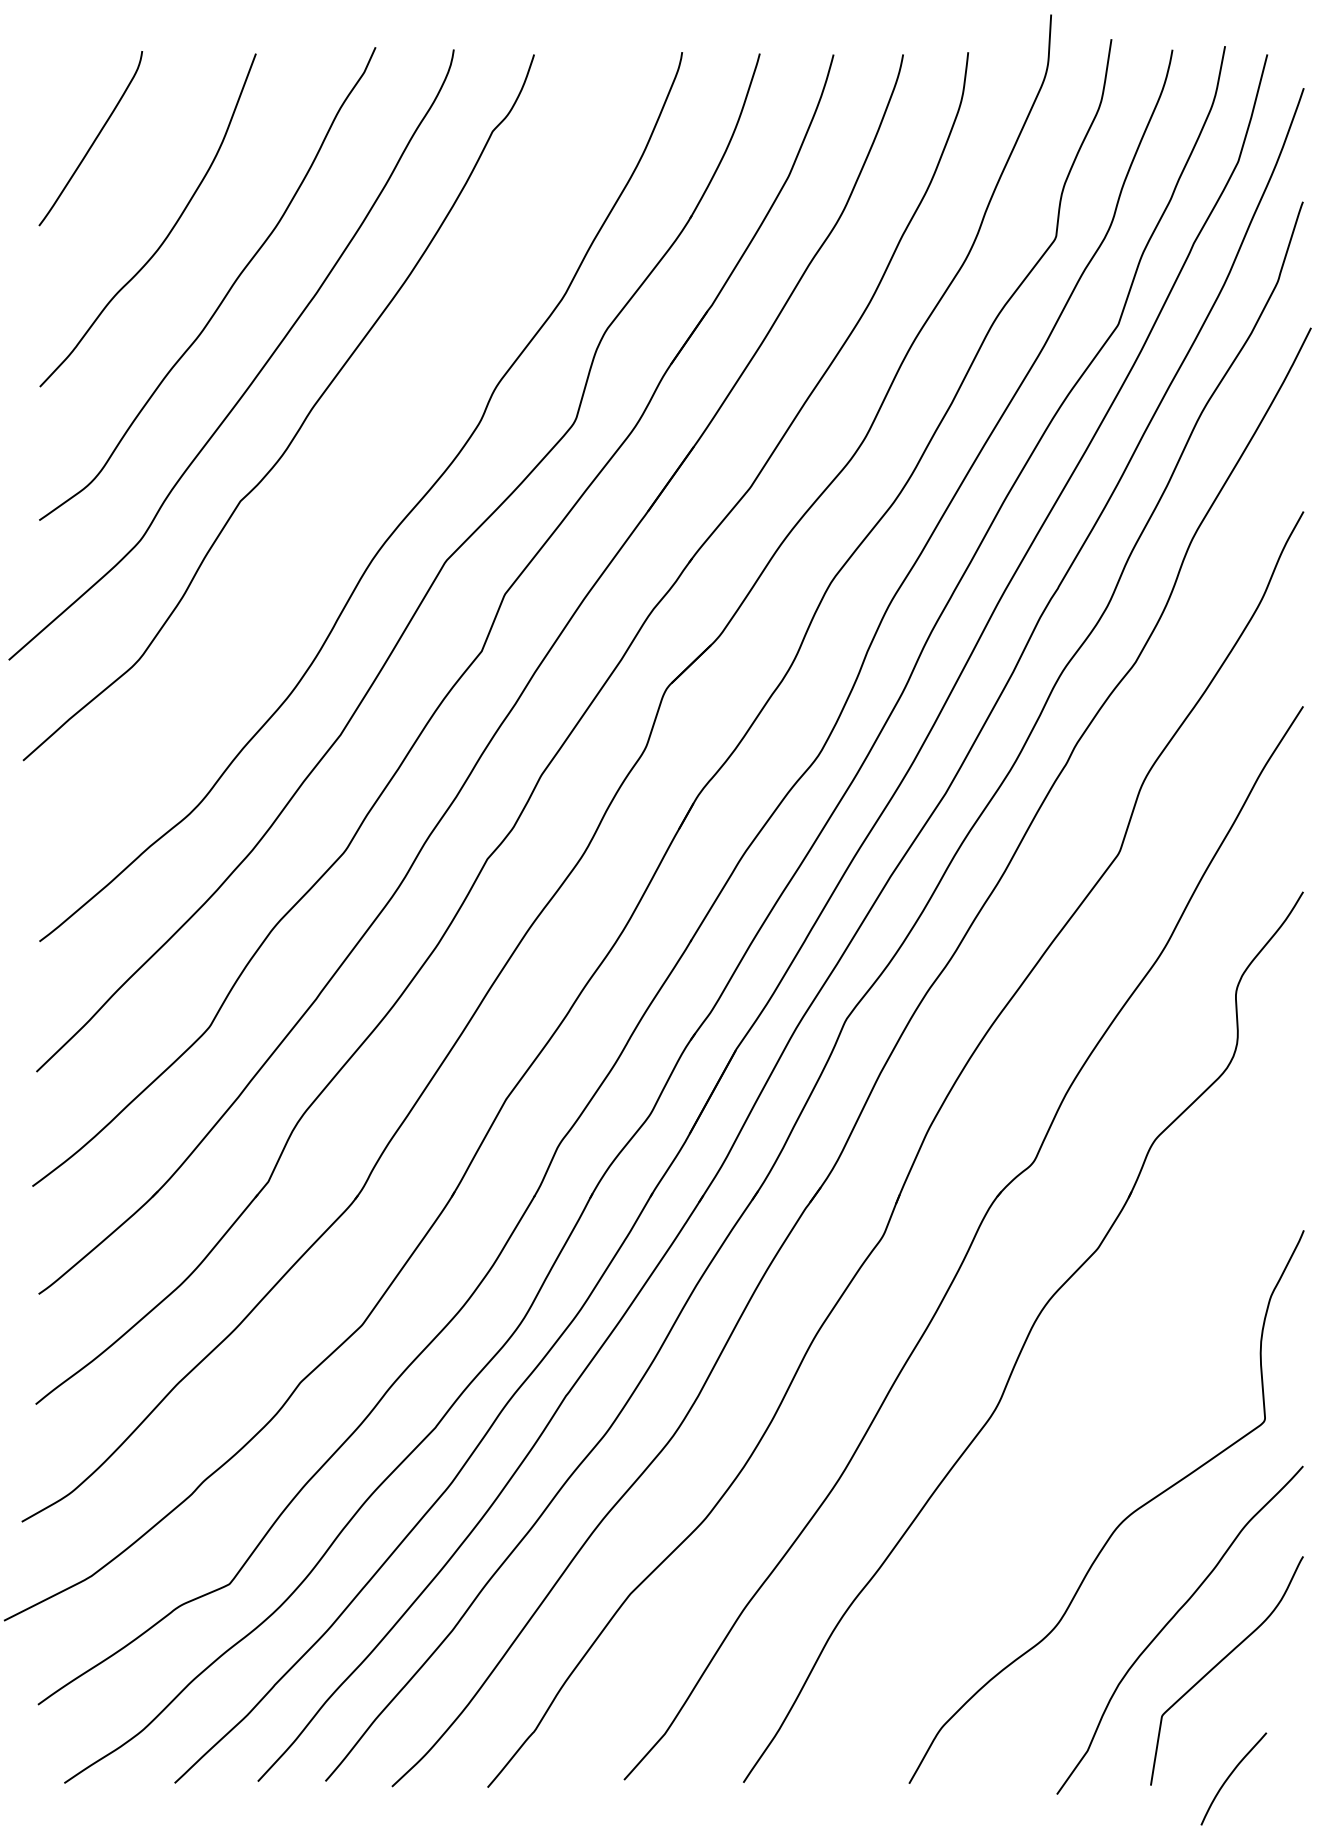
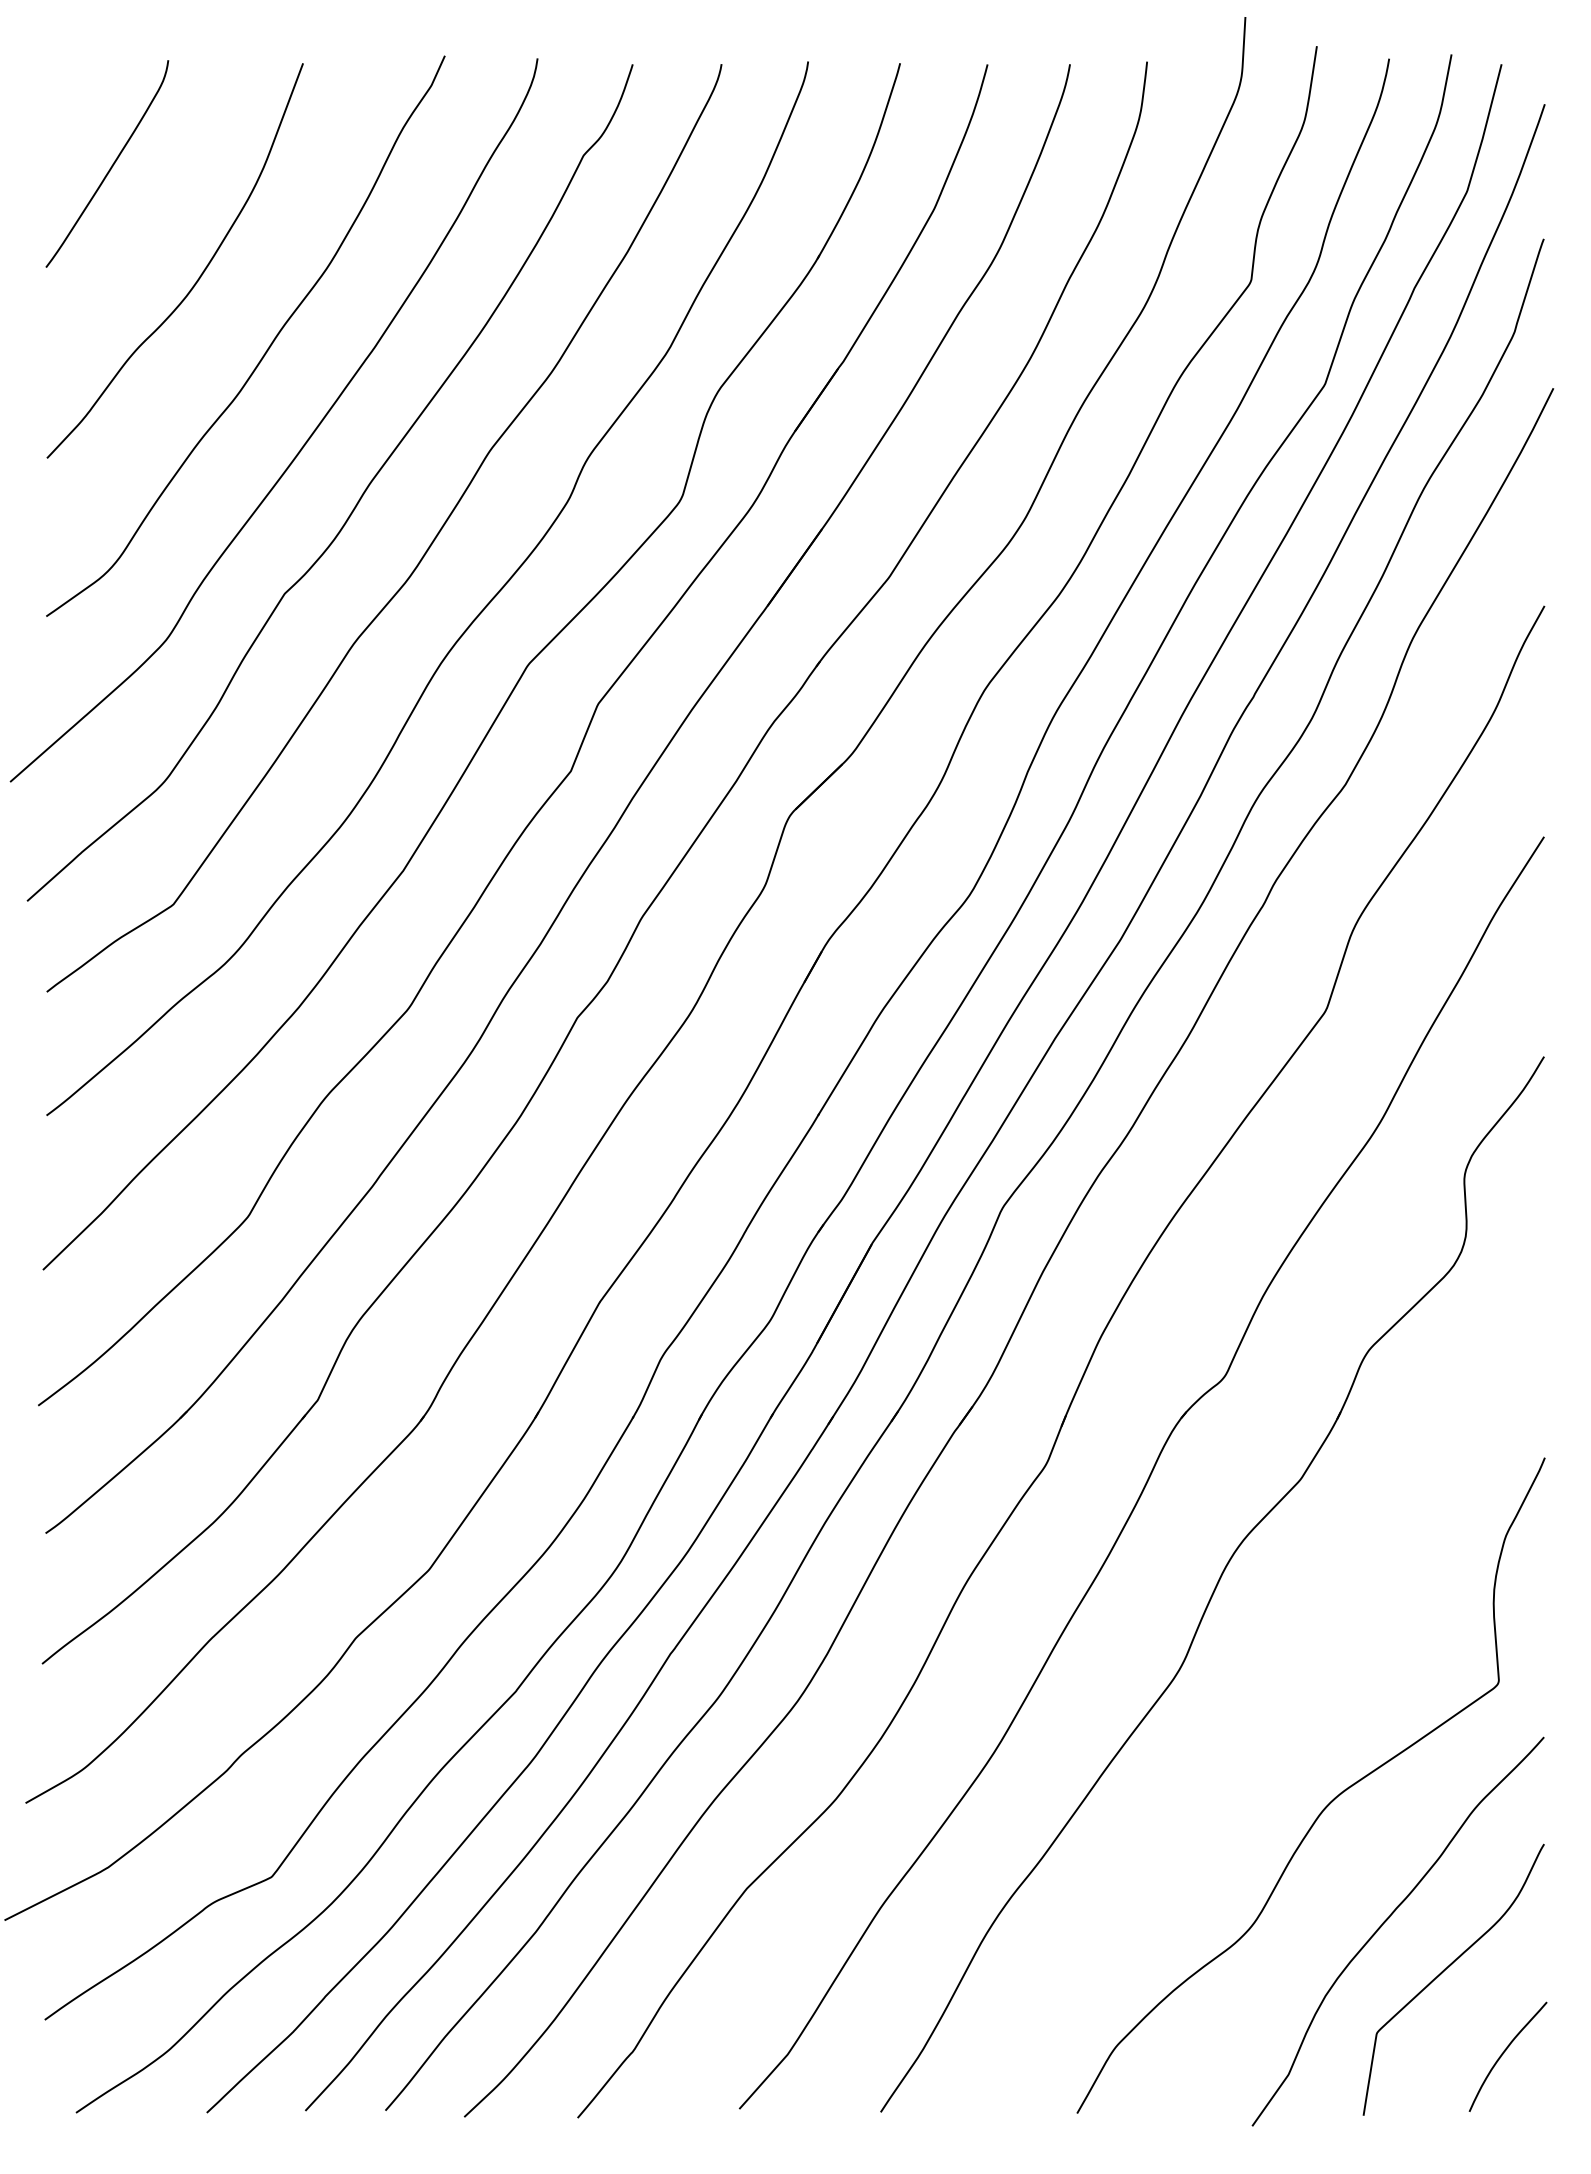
curve: (359, 464) -> (425, 550), added
curve: (1231, 1775) -> (1505, 2052), moved

